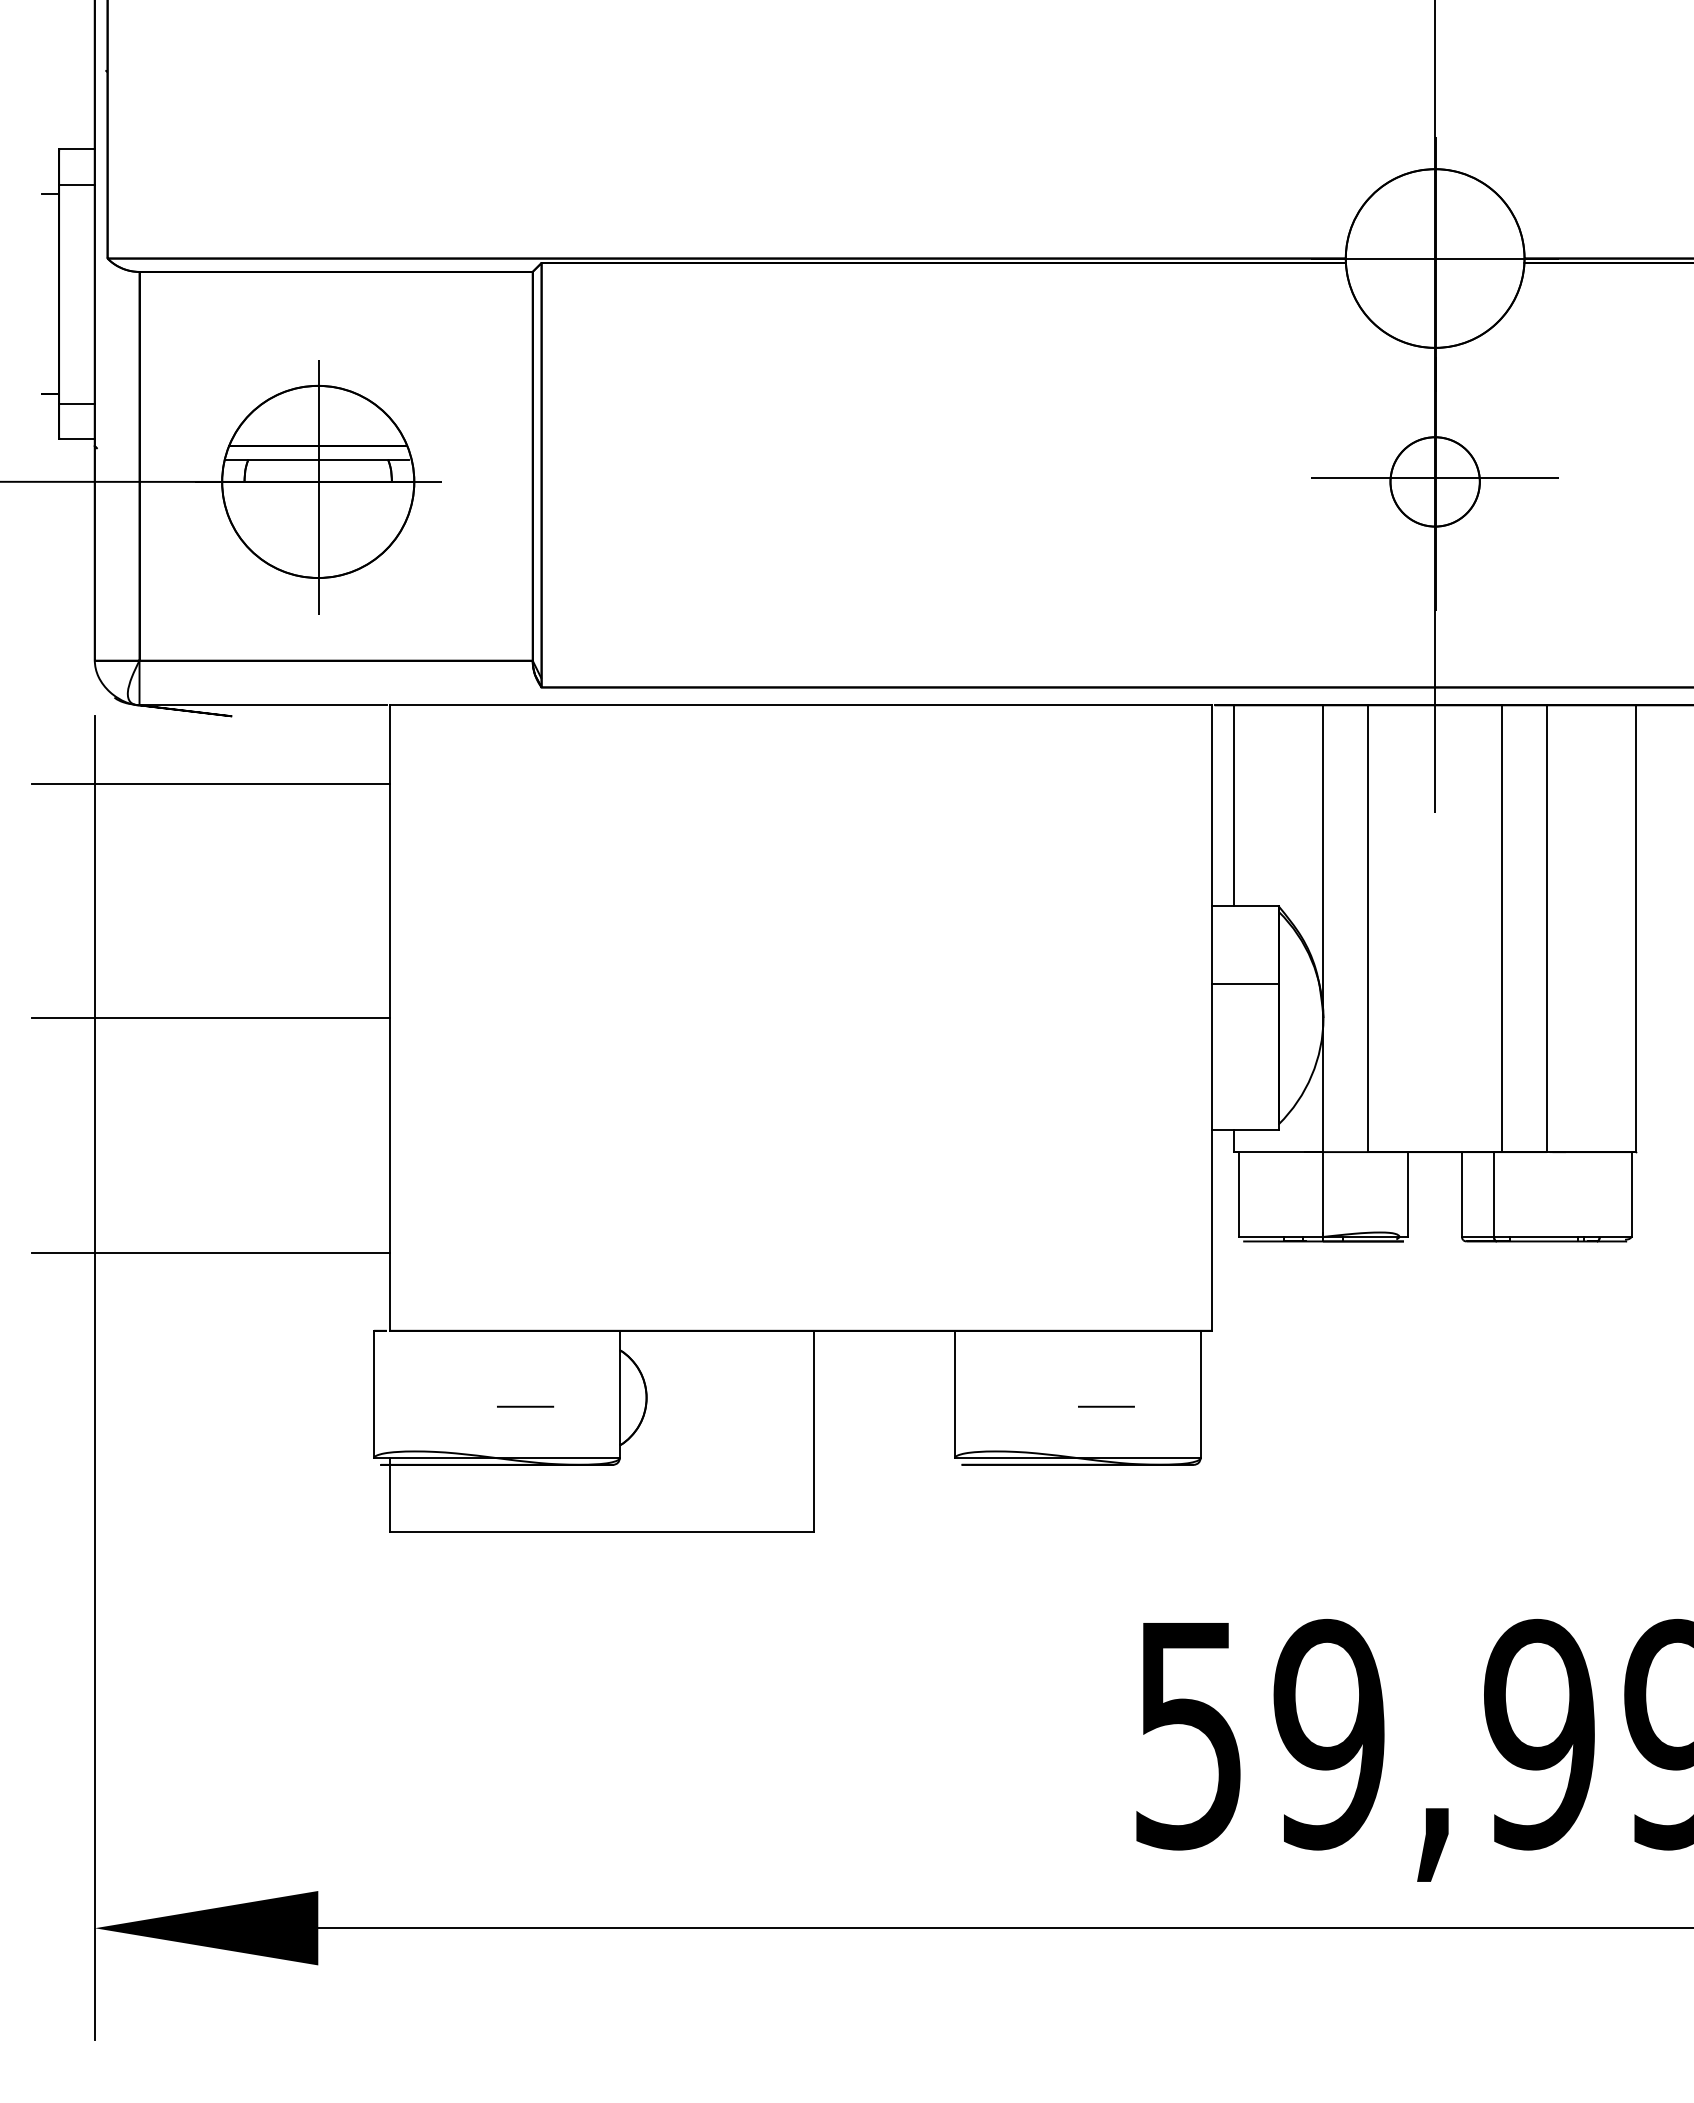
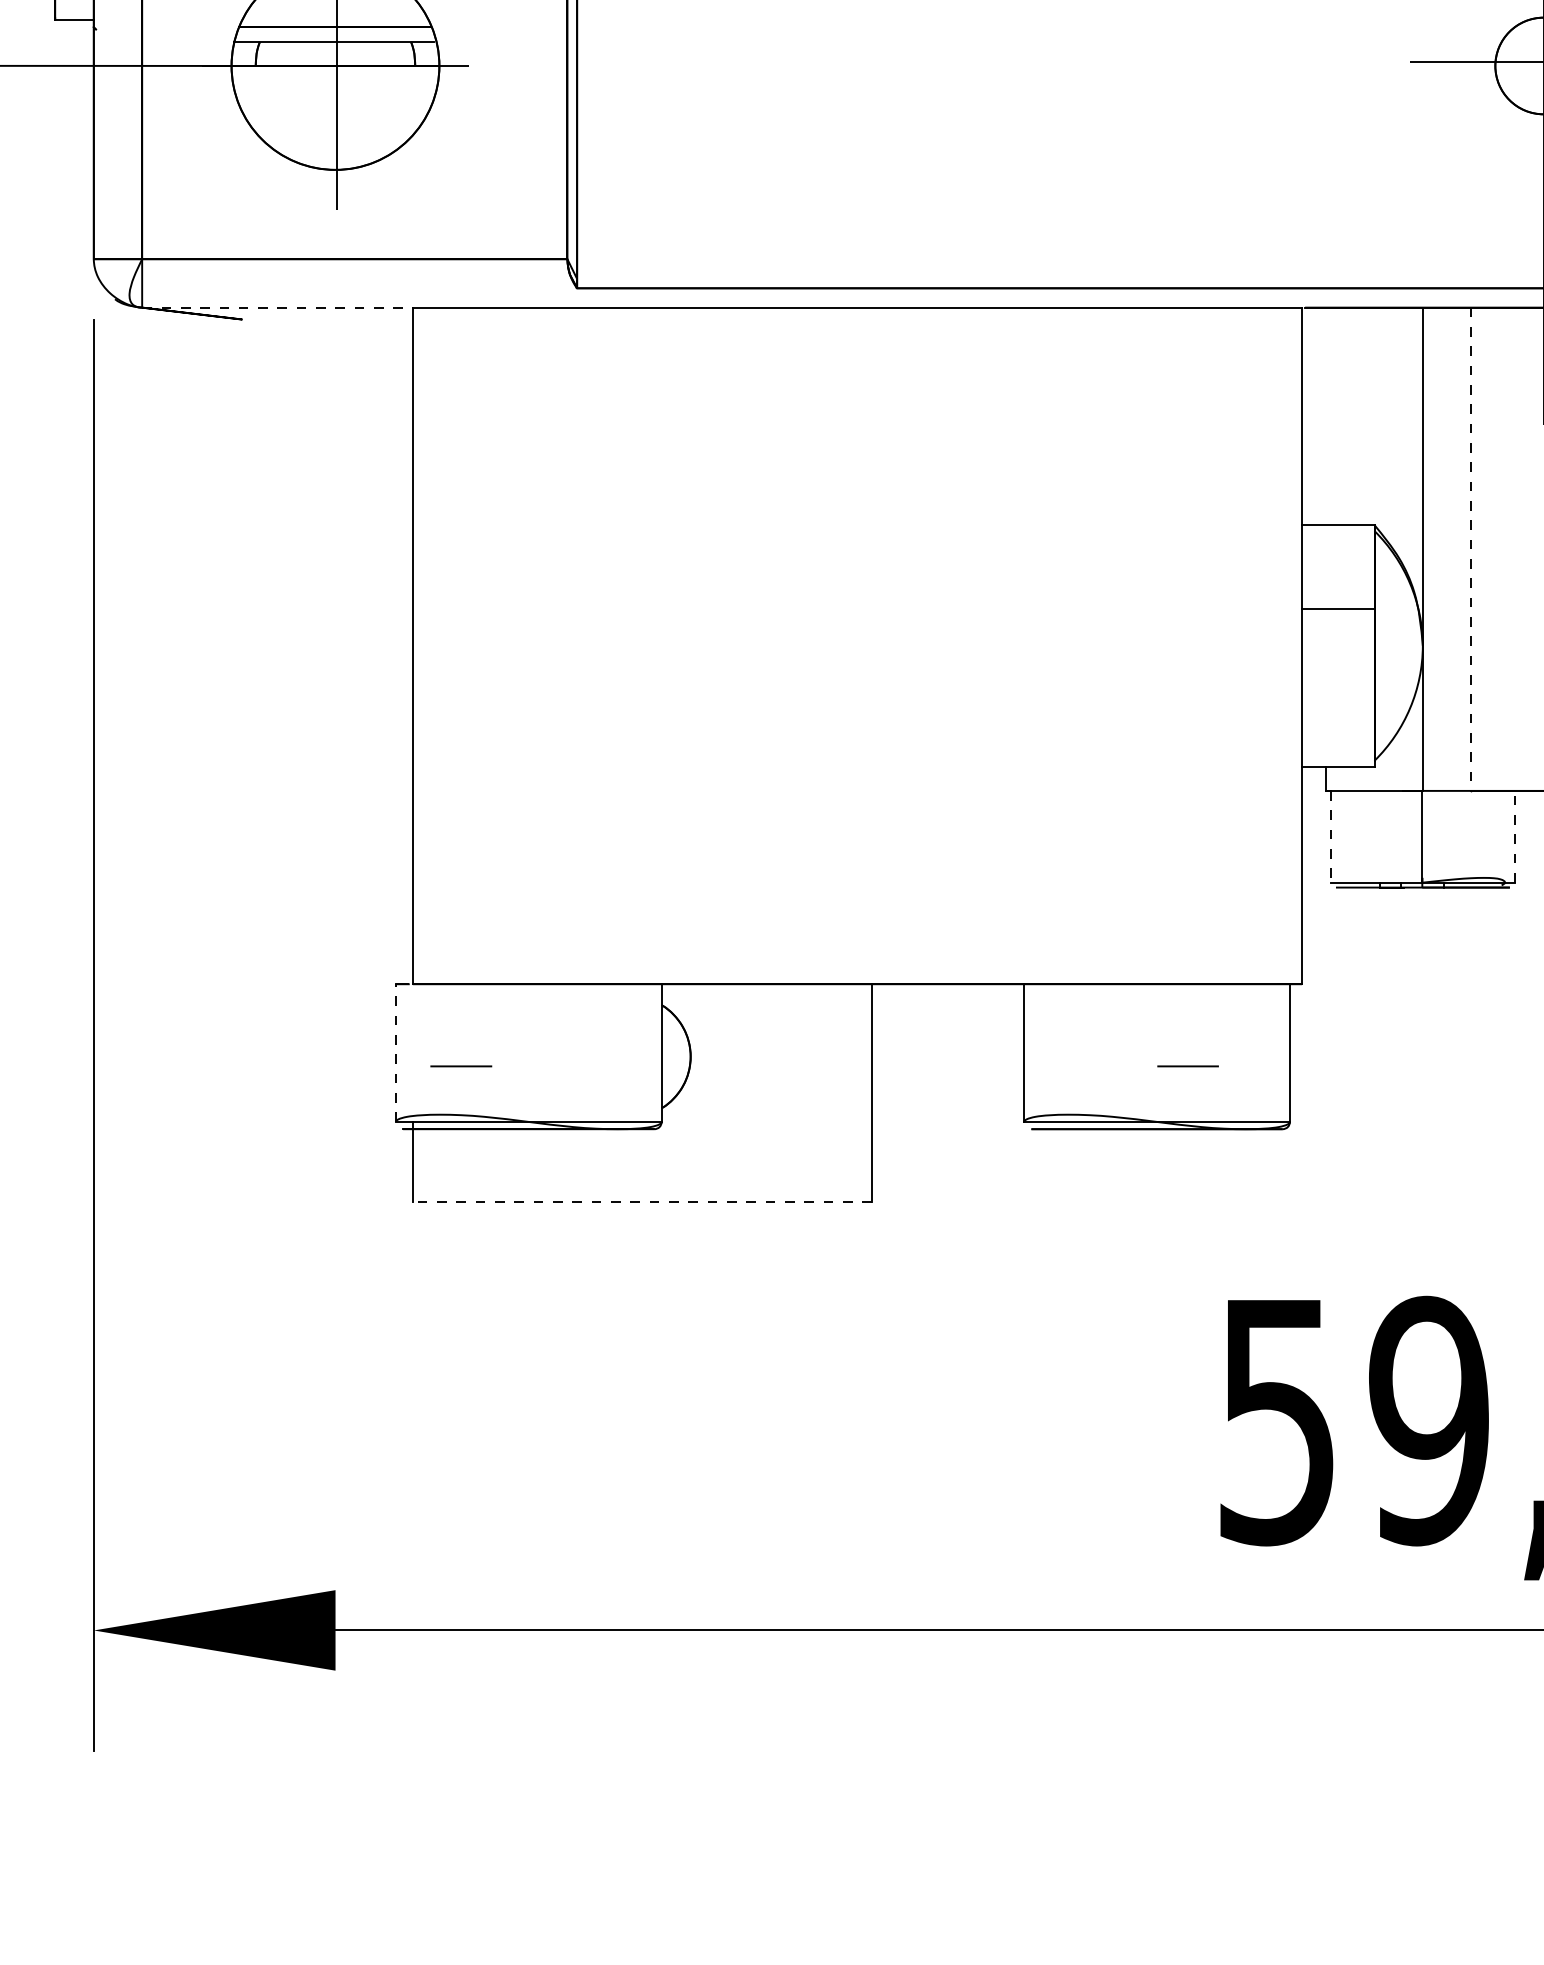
line: (263, 705) -> (276, 307), solid -> dashed
line: (210, 783) -> (218, 392), removed
line: (1234, 805) -> (1326, 415), removed
line: (1368, 929) -> (1471, 550), solid -> dashed
line: (210, 1018) -> (218, 646), removed
line: (1408, 1194) -> (1514, 836), solid -> dashed
line: (1238, 1195) -> (1330, 837), solid -> dashed
line: (210, 1252) -> (218, 899), removed
line: (374, 1394) -> (396, 1053), solid -> dashed
line: (525, 1406) -> (461, 1066), moved
line: (601, 1531) -> (641, 1201), solid -> dashed

